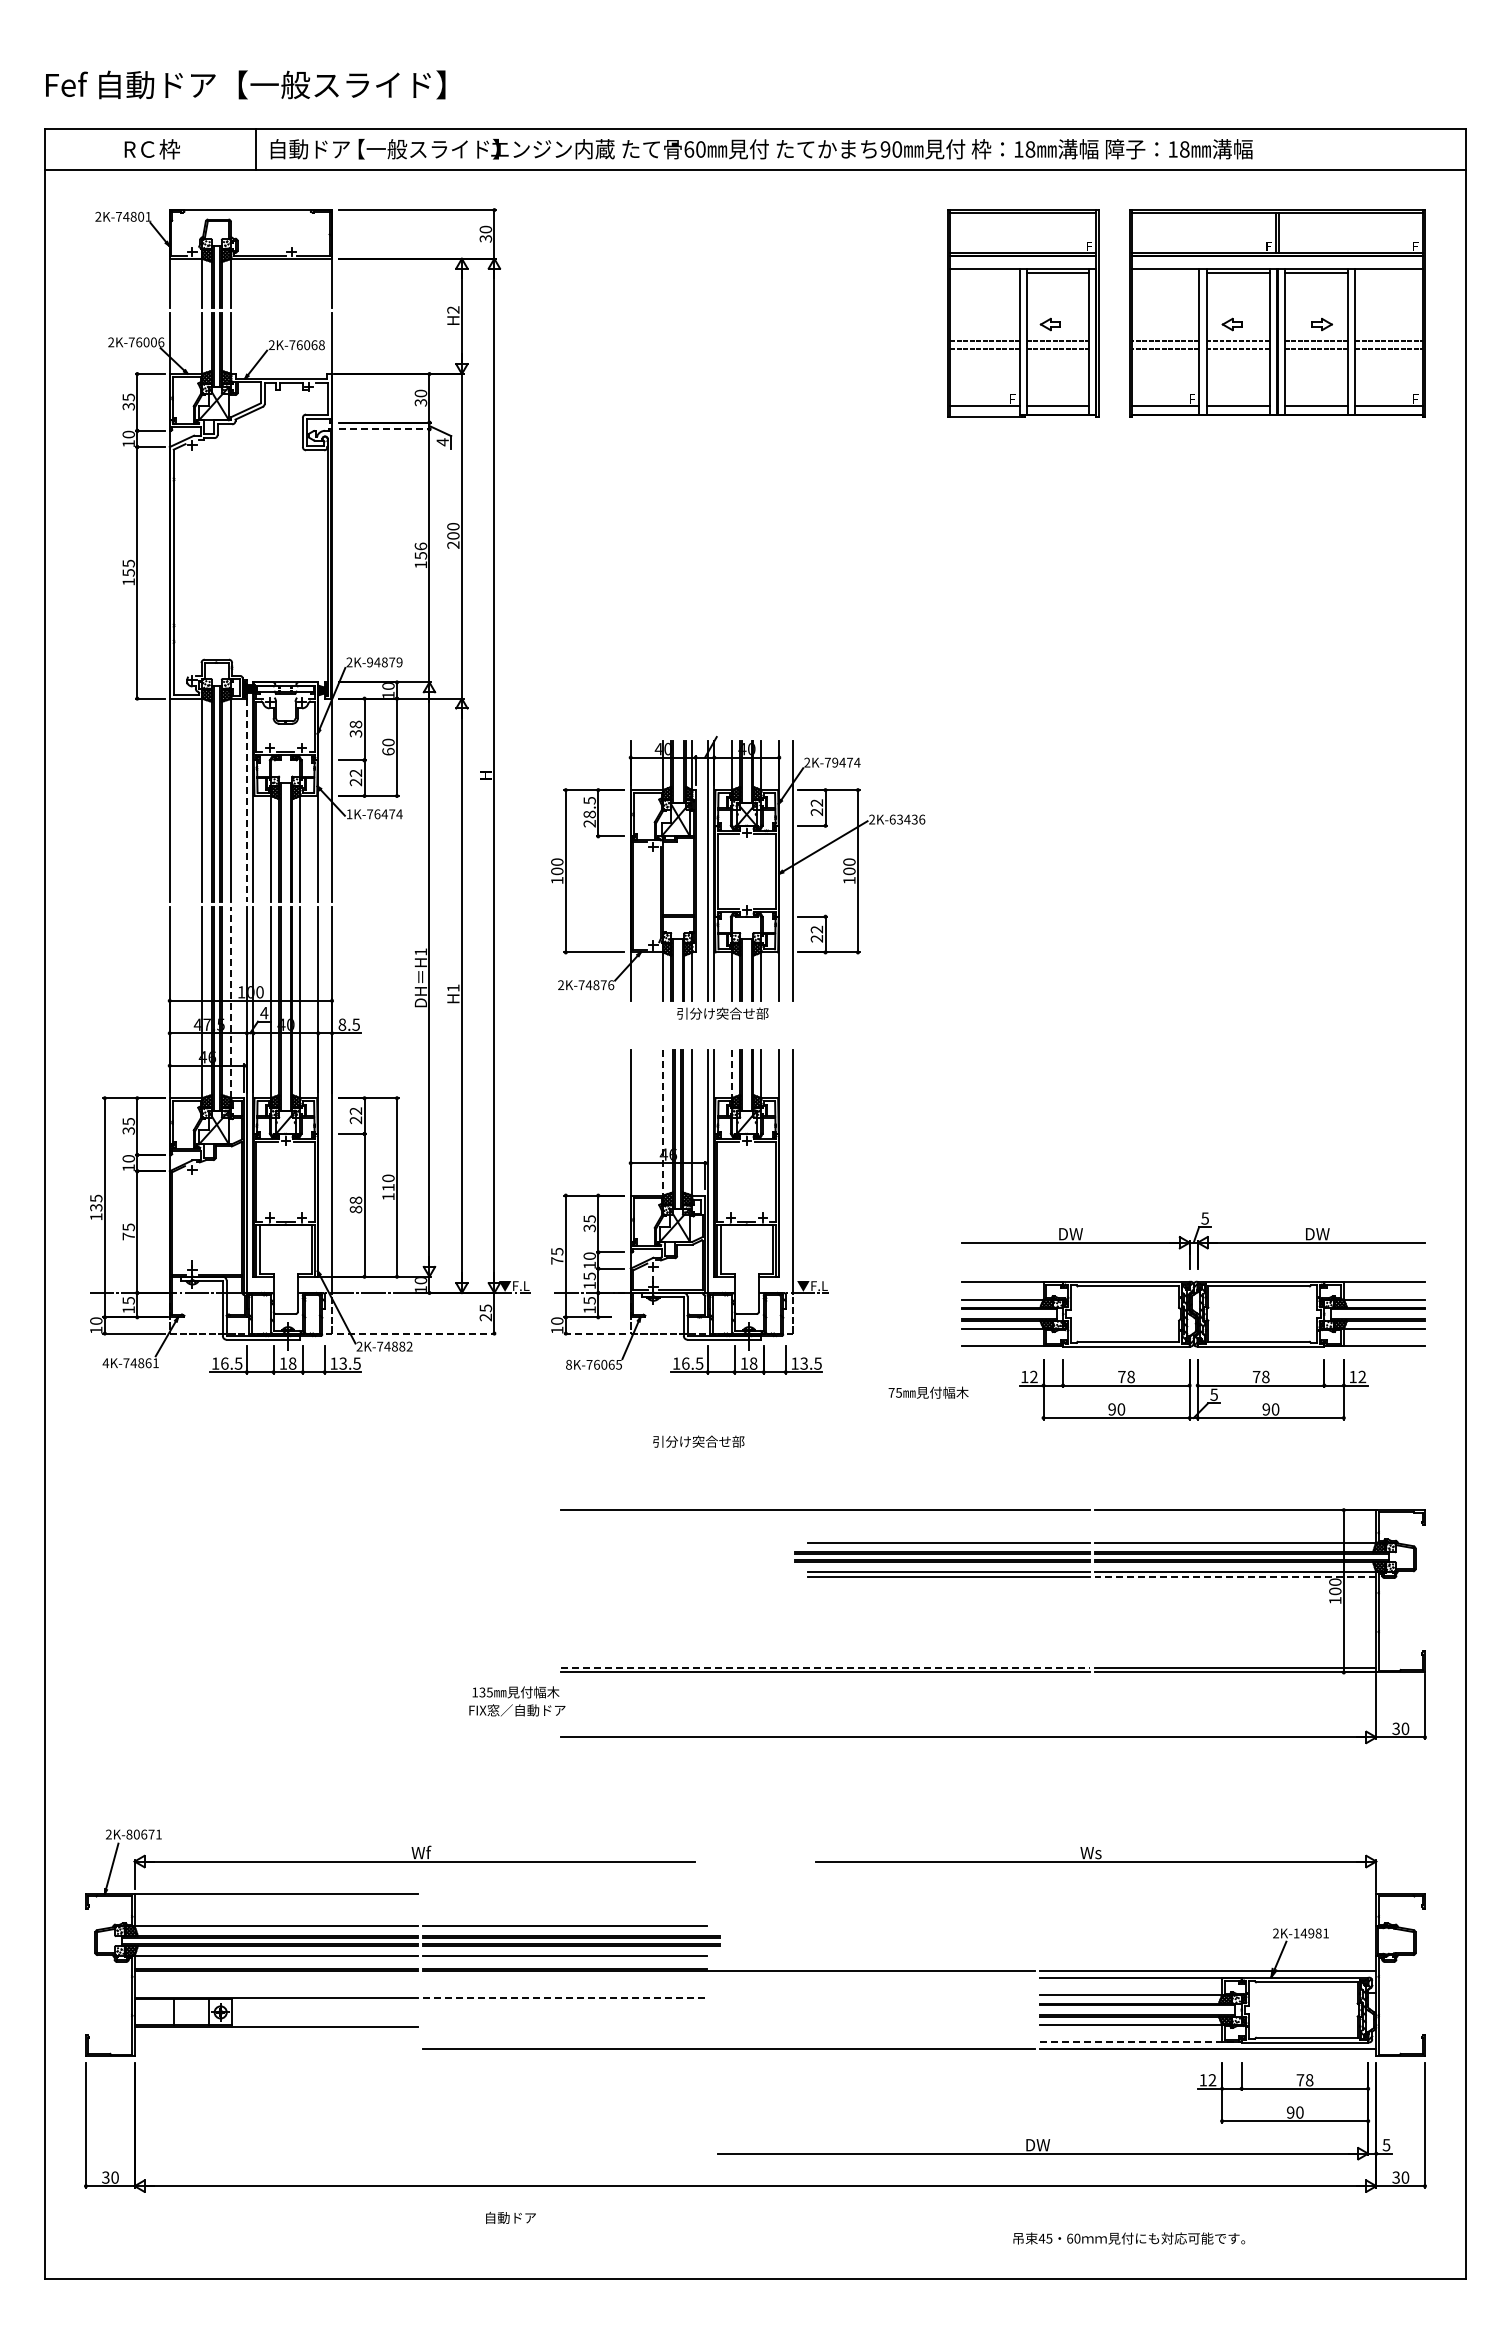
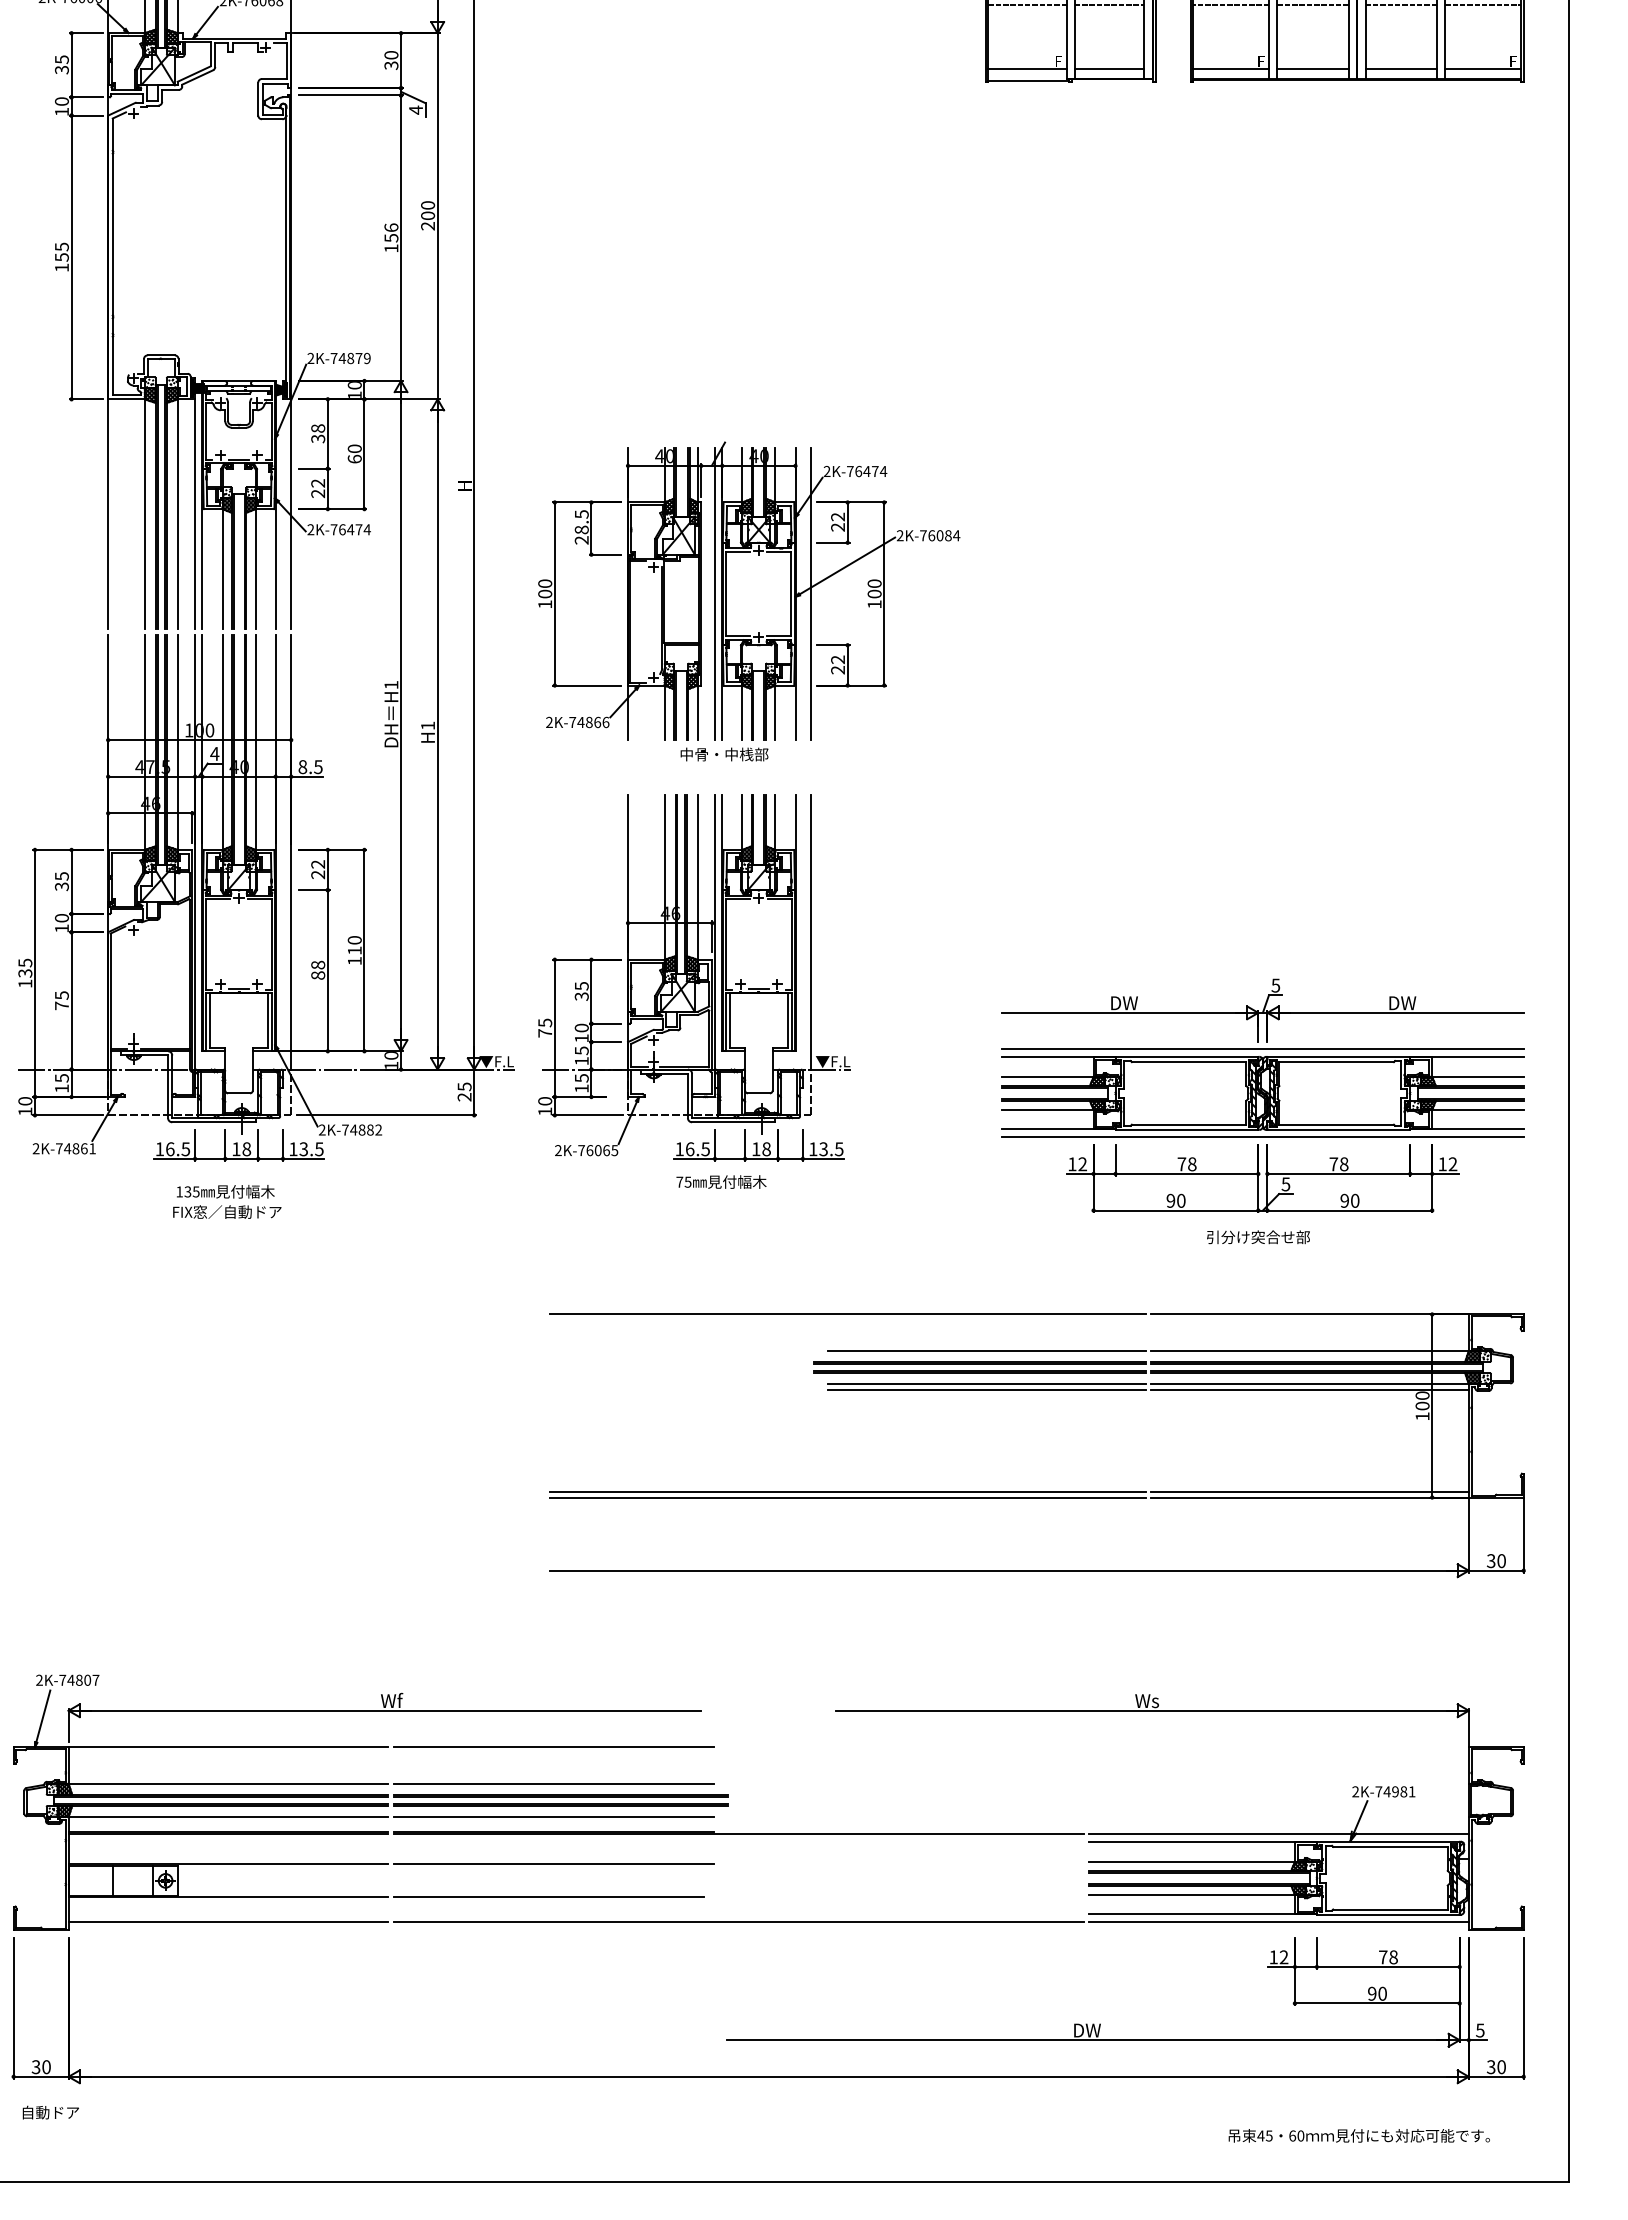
line: (385, 429) -> (351, 95), dashed -> solid
text: (369, 662) -> (333, 358), 2K-94879 -> 2K-74879
text: (835, 762) -> (858, 471), 2K-79474 -> 2K-76474
line: (246, 800) -> (194, 514), dashed -> solid
text: (349, 814) -> (310, 529), 1K-76474 -> 2K-76474
text: (907, 819) -> (940, 535), 2K-63436 -> 2K-76084
text: (603, 985) -> (597, 722), 2K-74876 -> 2K-74866
line: (231, 1002) -> (177, 741), dashed -> solid
text: (722, 1013) -> (731, 754), 引分け突合せ部 -> 中骨・中桟部
line: (732, 1074) -> (742, 823), dashed -> solid
line: (663, 1123) -> (664, 878), dashed -> solid
line: (1193, 1275) -> (1262, 1049), added
line: (416, 1333) -> (386, 1115), dashed -> solid
line: (595, 1333) -> (588, 1115), dashed -> solid
line: (1193, 1353) -> (1262, 1137), added
text: (105, 1363) -> (35, 1149), 4K-74861 -> 2K-74861
text: (569, 1364) -> (558, 1150), 8K-76065 -> 2K-76065
text: (928, 1392) -> (721, 1181), moved
text: (698, 1441) -> (1258, 1237), moved
line: (1235, 1576) -> (1310, 1389), dashed -> solid
line: (826, 1667) -> (848, 1491), dashed -> solid
text: (517, 1701) -> (227, 1202), moved
text: (143, 1834) -> (78, 1680), 2K-80671 -> 2K-74807
line: (564, 1894) -> (553, 1747), added
text: (1296, 1933) -> (1378, 1791), 2K-14981 -> 2K-74981
line: (564, 1997) -> (553, 1864), dashed -> solid
line: (560, 2027) -> (548, 1897), added
line: (1140, 2042) -> (1202, 1914), dashed -> solid
line: (276, 2049) -> (228, 1922), added
text: (510, 2217) -> (50, 2112), moved
text: (1129, 2238) -> (1359, 2135), moved

